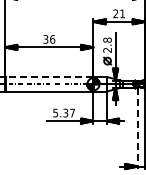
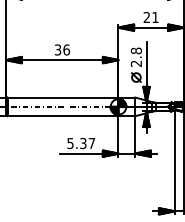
line: (49, 76) -> (62, 97), dashed -> solid
line: (137, 128) -> (174, 163), dashed -> solid

